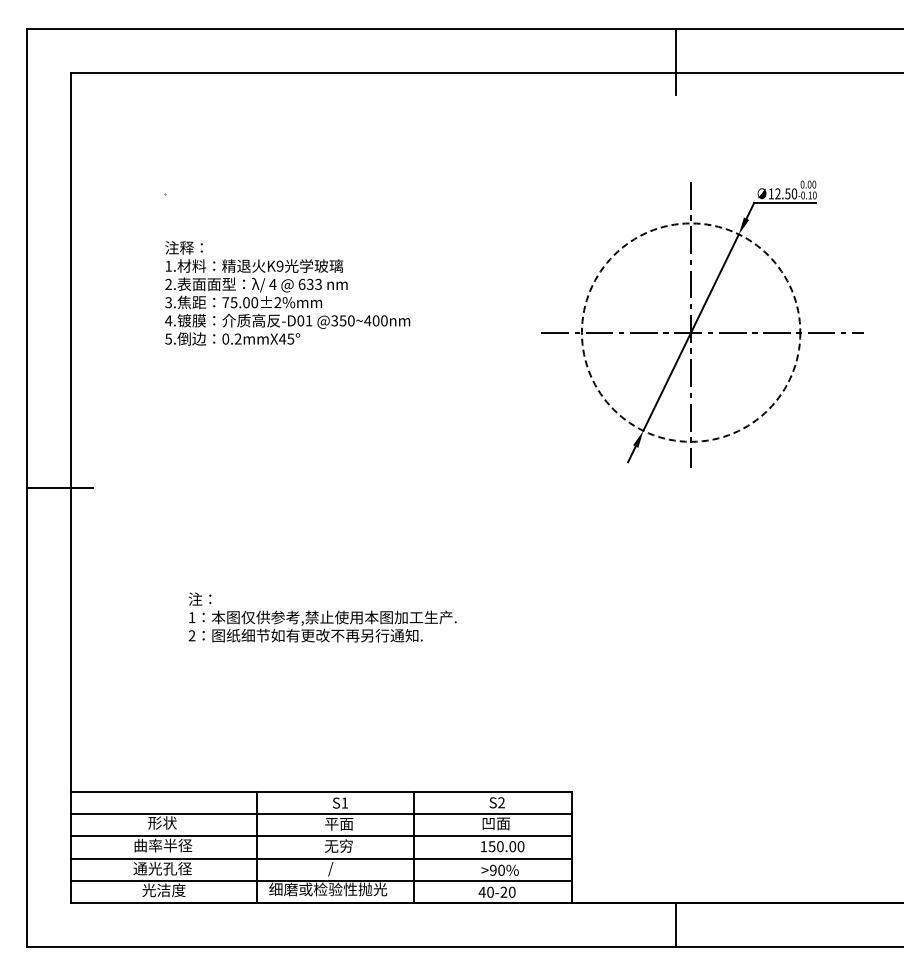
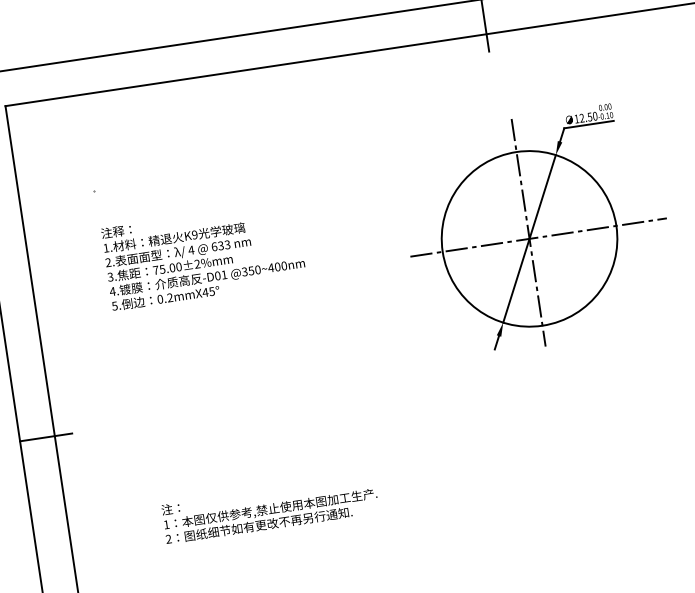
circle: (690, 332) -> (529, 238), dashed -> solid

